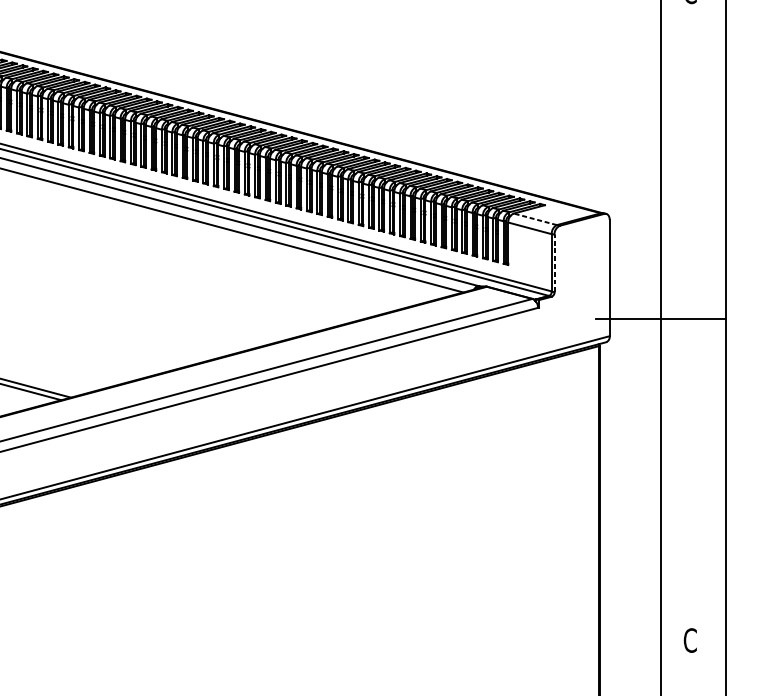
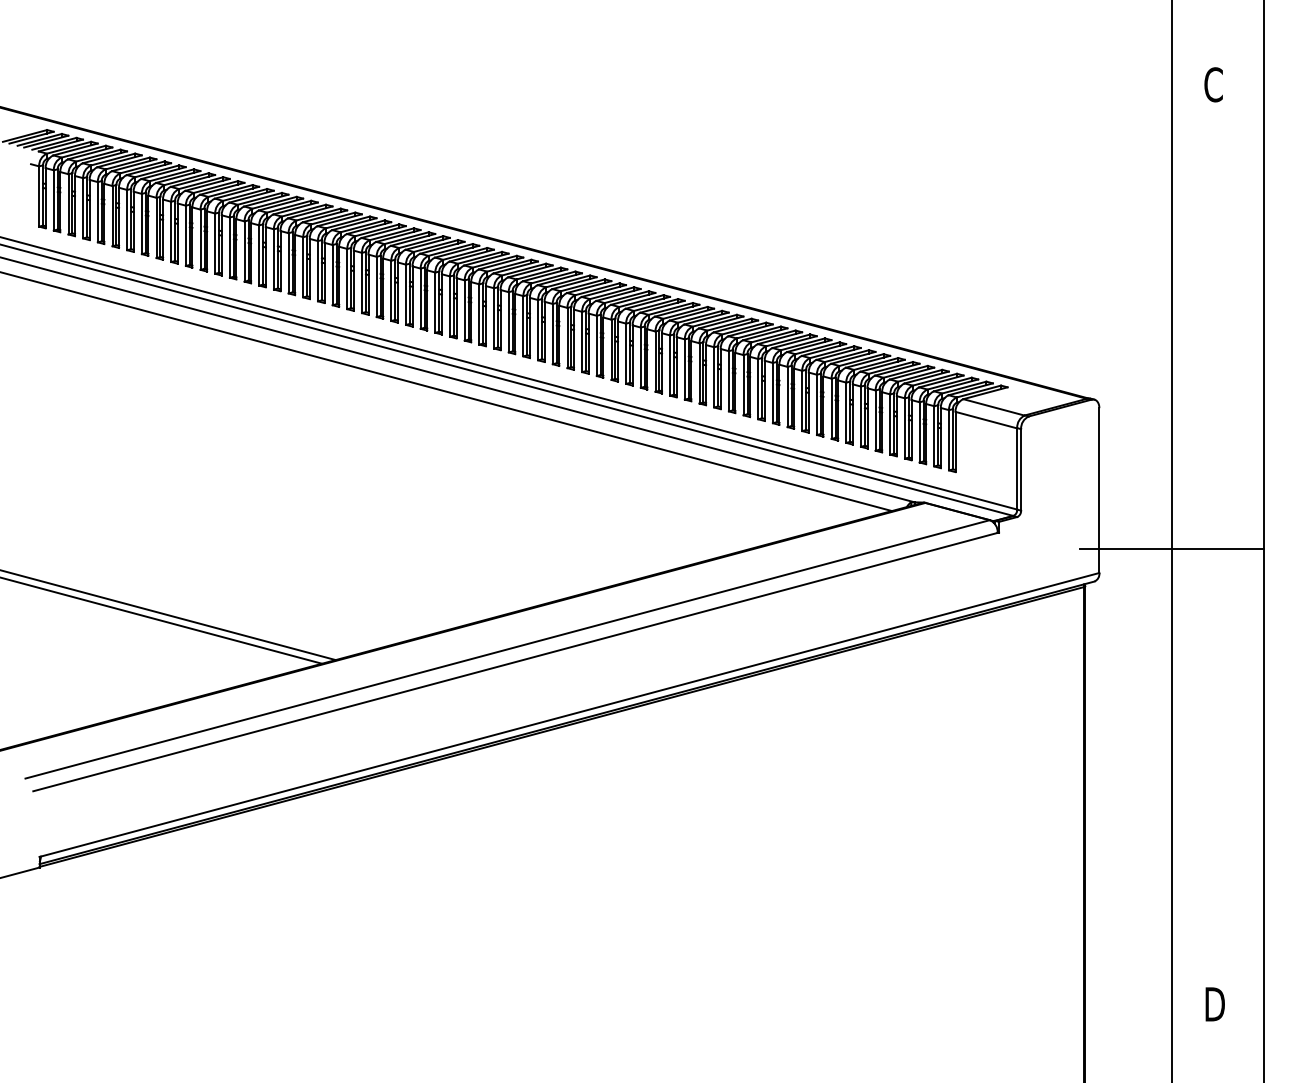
line: (535, 219) -> (993, 407), dashed -> solid
line: (554, 263) -> (1021, 469), dashed -> solid
text: (690, 639) -> (1214, 1003), C -> D

